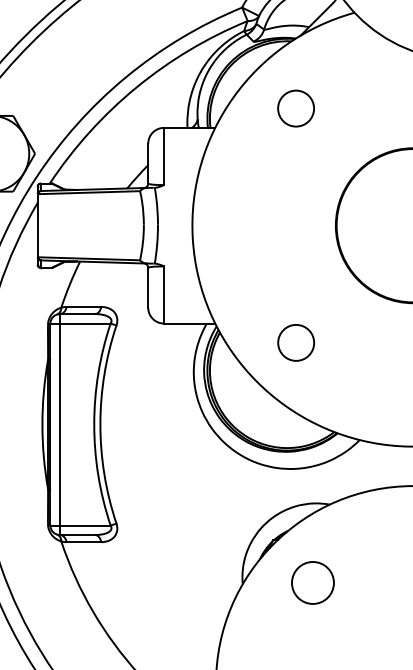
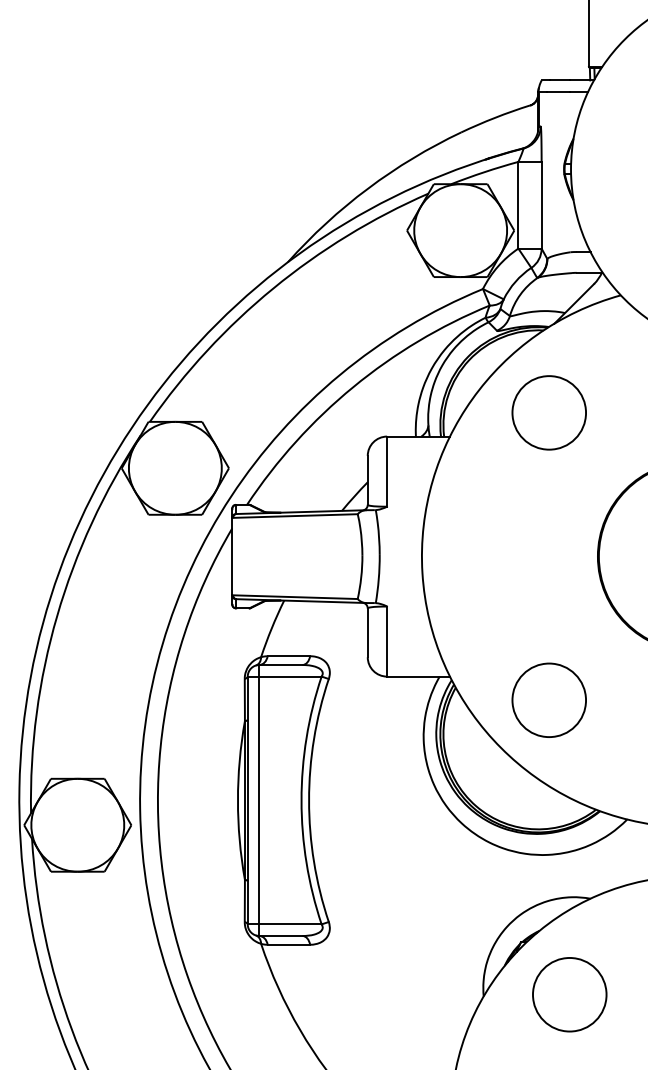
circle: (295, 108) -> (548, 412), size x1.67
circle: (296, 343) -> (549, 700), size x1.67
circle: (312, 582) -> (569, 994), size x1.43

